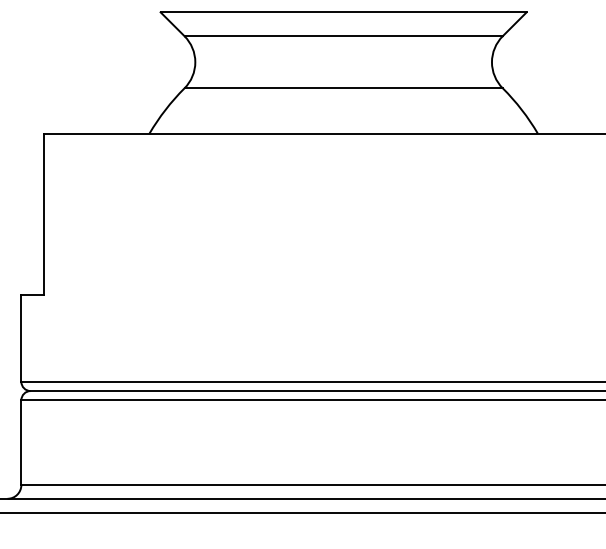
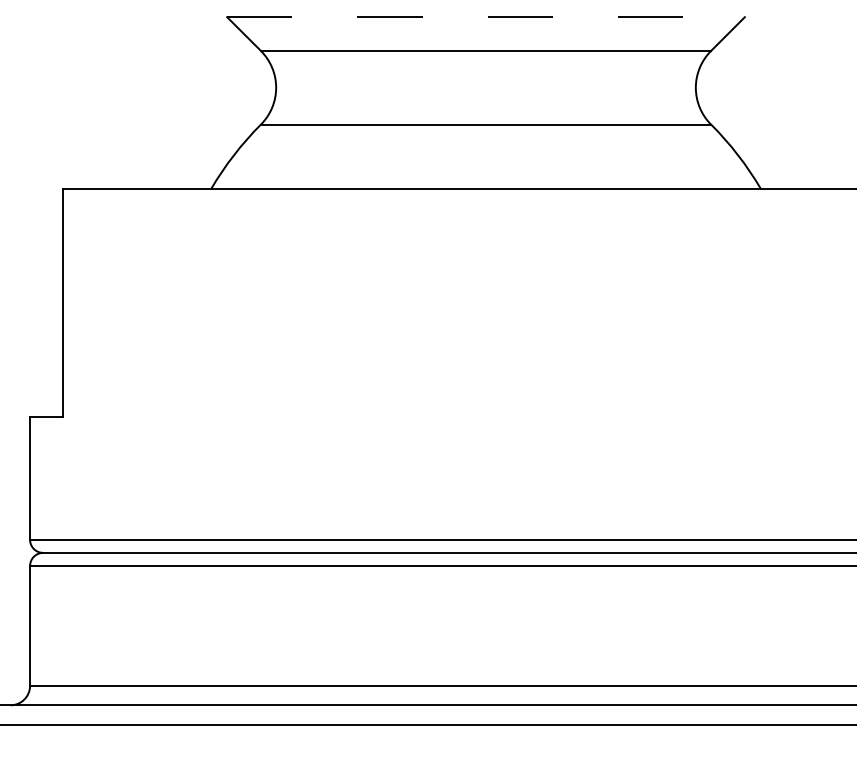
line: (344, 12) -> (486, 17), solid -> dashed

